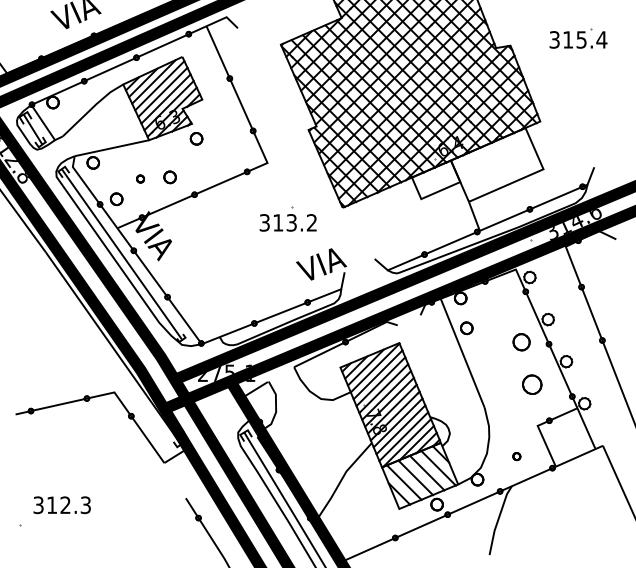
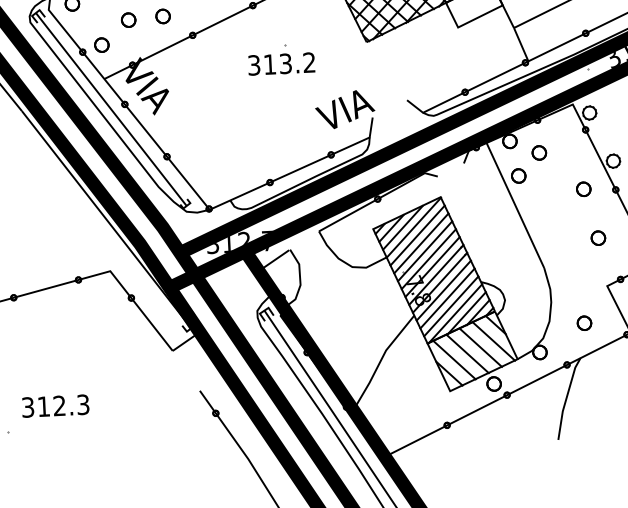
part: (140, 178) -> (128, 19), size x1.67
part: (287, 218) -> (280, 58), moved
part: (485, 309) -> (539, 152), added
part: (521, 342) -> (583, 189), size x0.71
text: (226, 373) -> (240, 242), 275.1 -> 312.7
part: (531, 384) -> (597, 238), size x0.62
part: (516, 456) -> (584, 323), size x1.67

